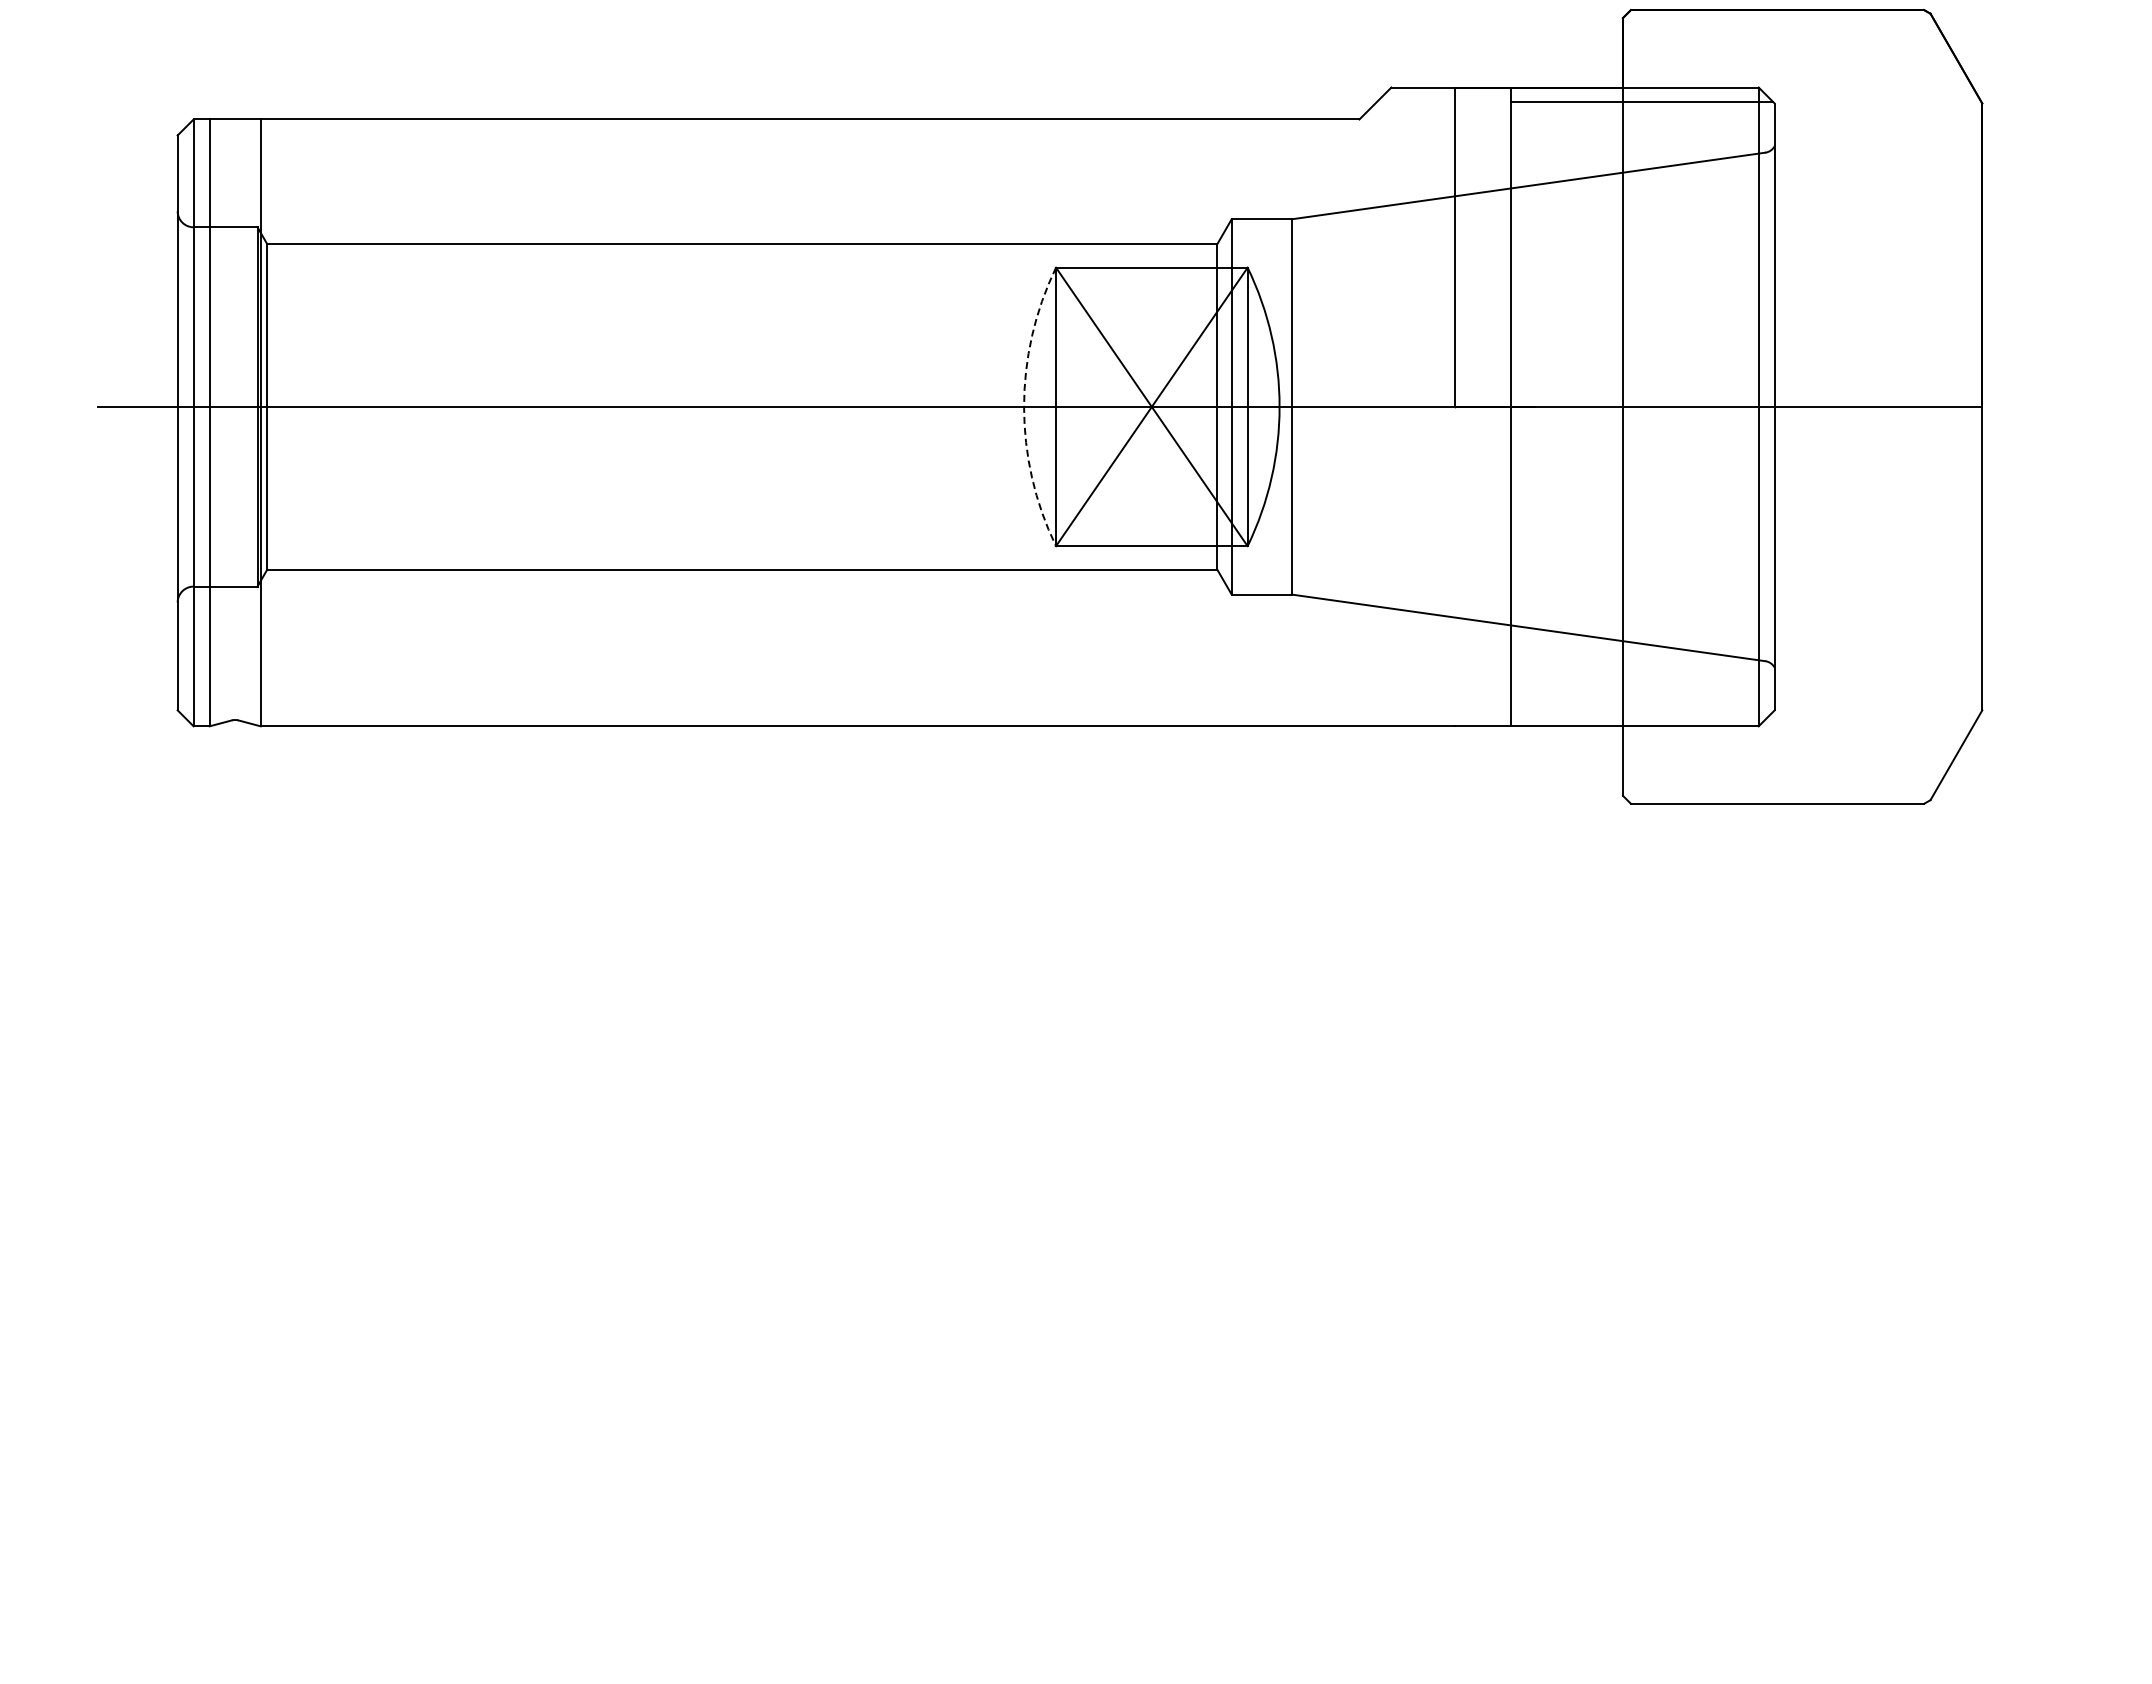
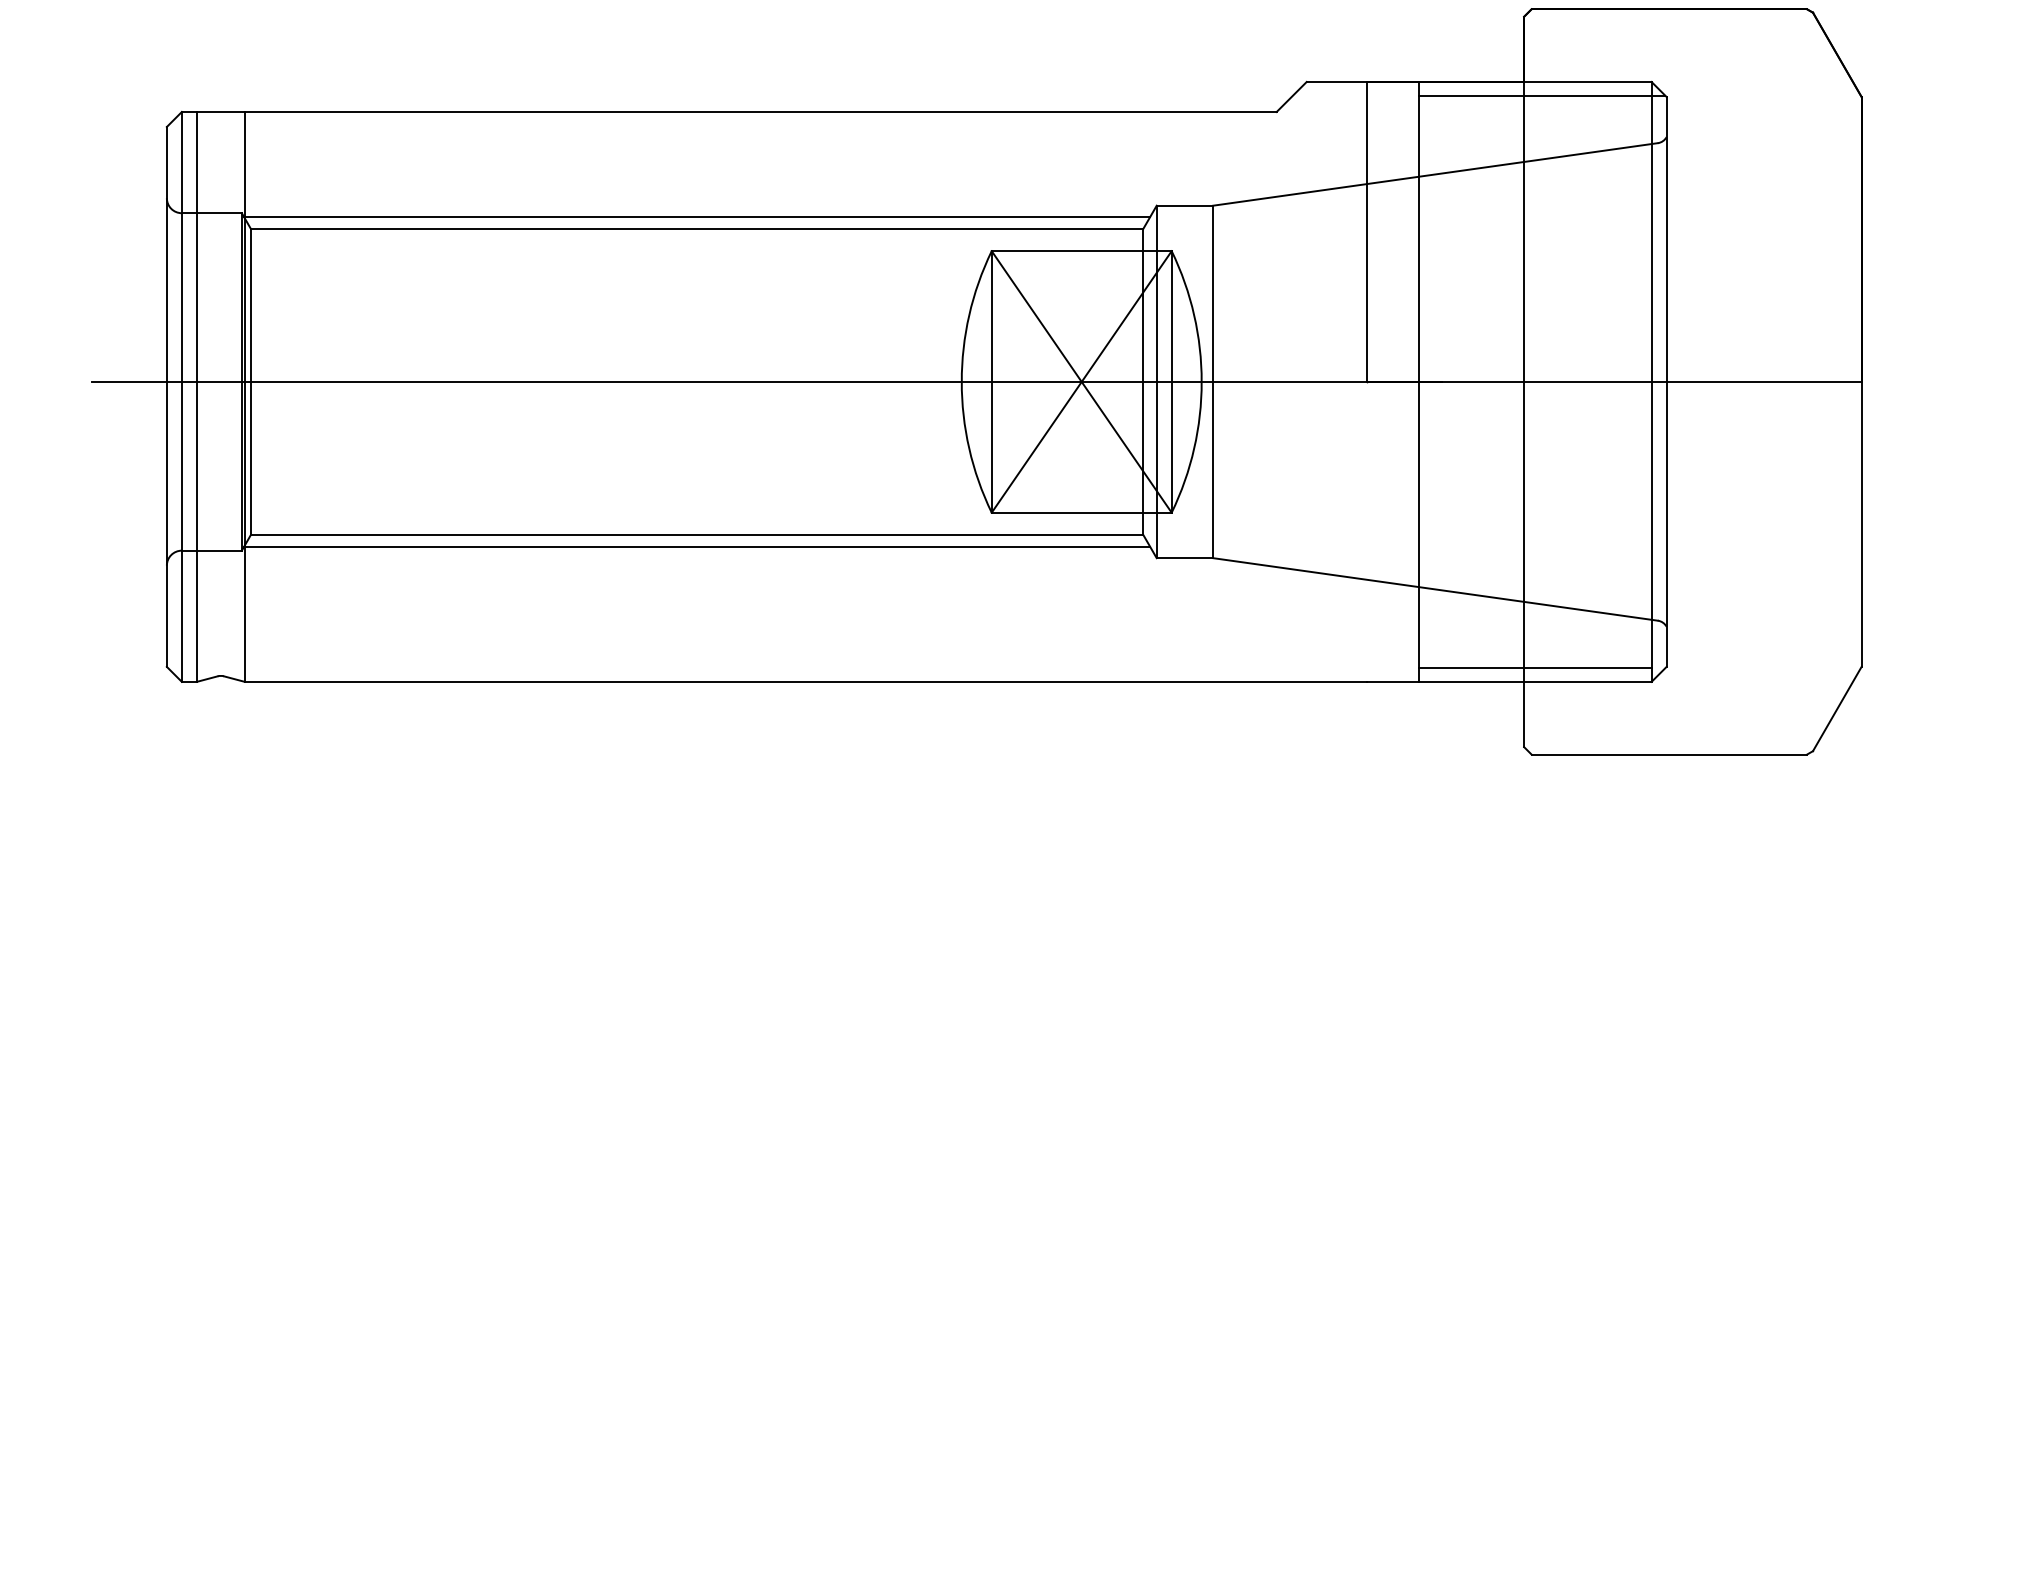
line: (741, 231) -> (696, 217), added
arc: (1024, 406) -> (962, 381), dashed -> solid
line: (741, 582) -> (696, 546), added
line: (1634, 711) -> (1534, 667), added

